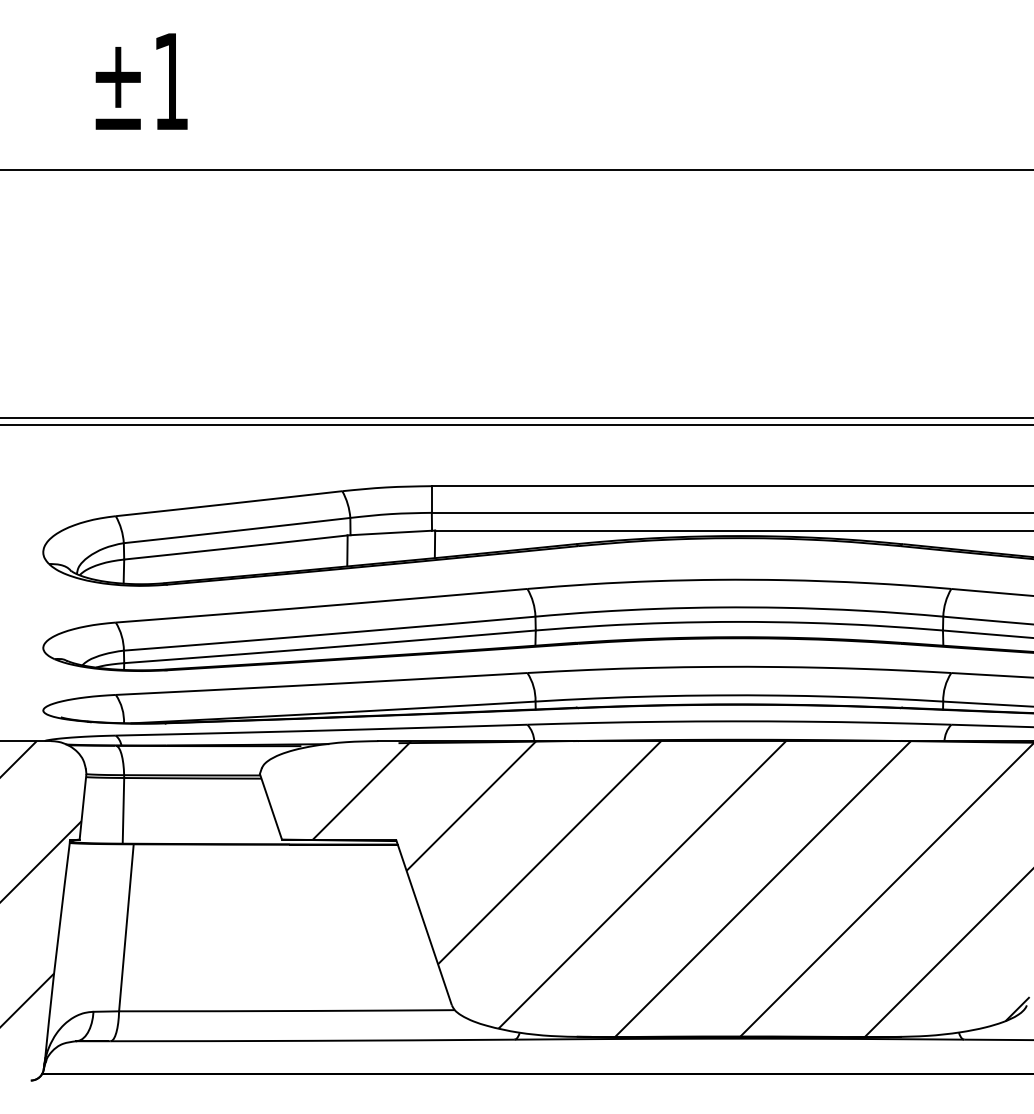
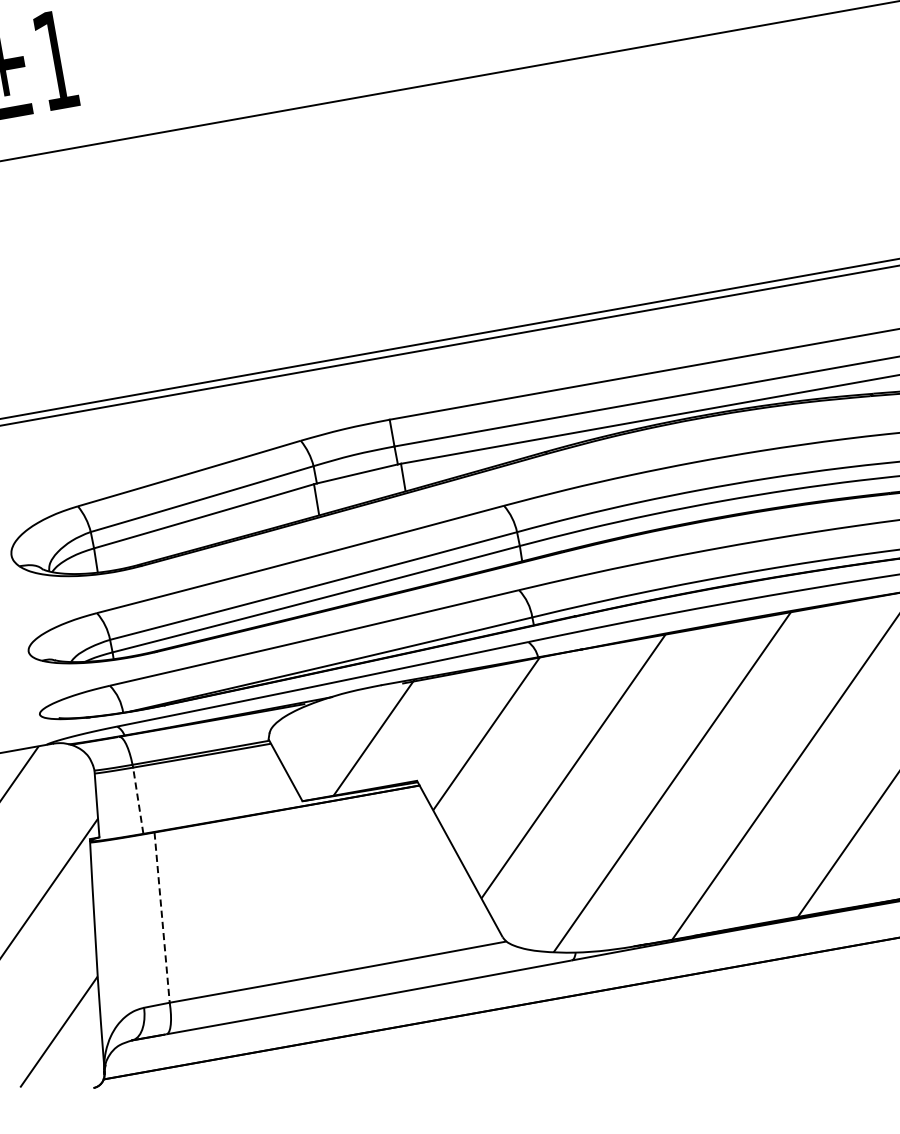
line: (123, 810) -> (138, 800), solid -> dashed
line: (126, 927) -> (162, 917), solid -> dashed

